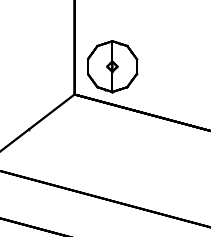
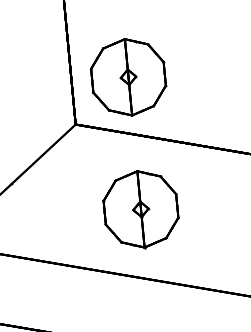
part: (112, 154) -> (141, 209), added

